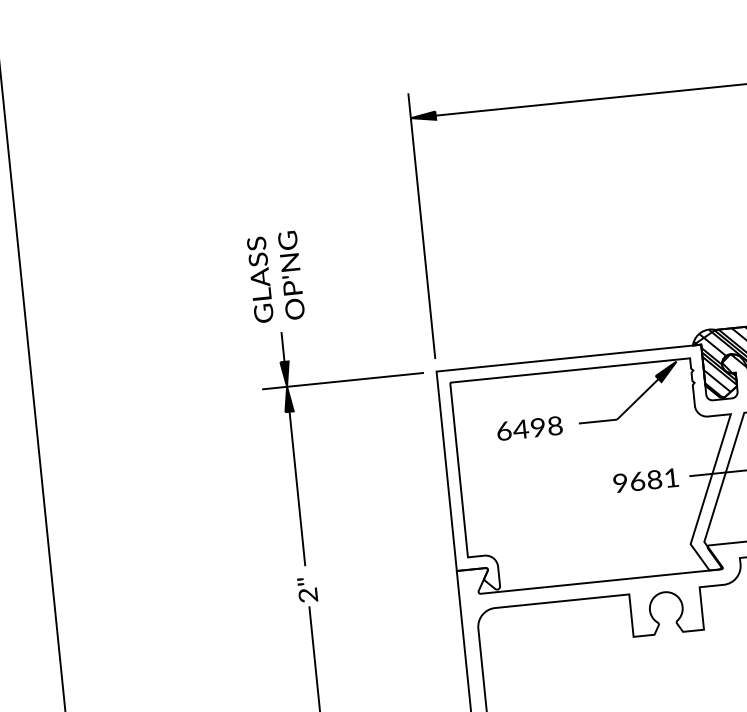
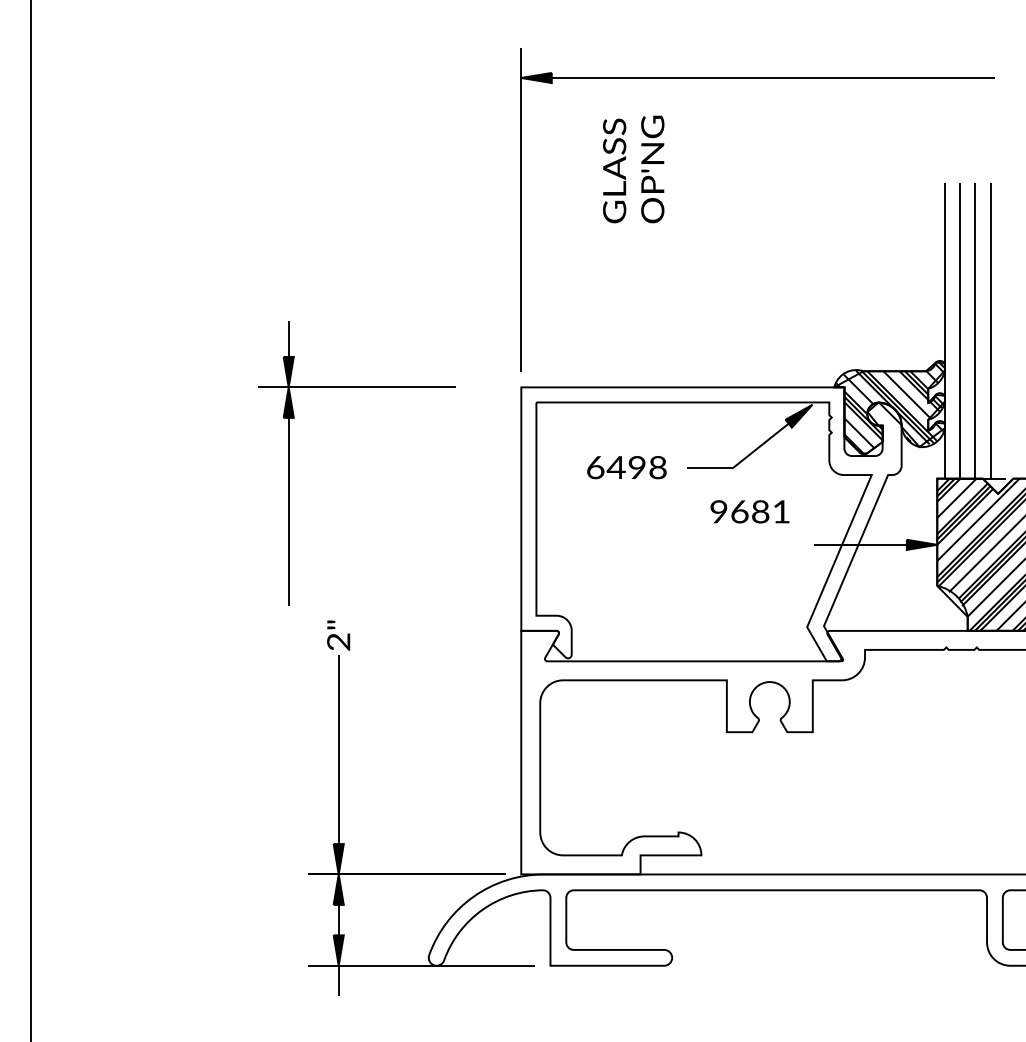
text: (275, 277) -> (633, 169), moved
part: (294, 449) -> (289, 463), moved
text: (645, 480) -> (749, 511), moved

